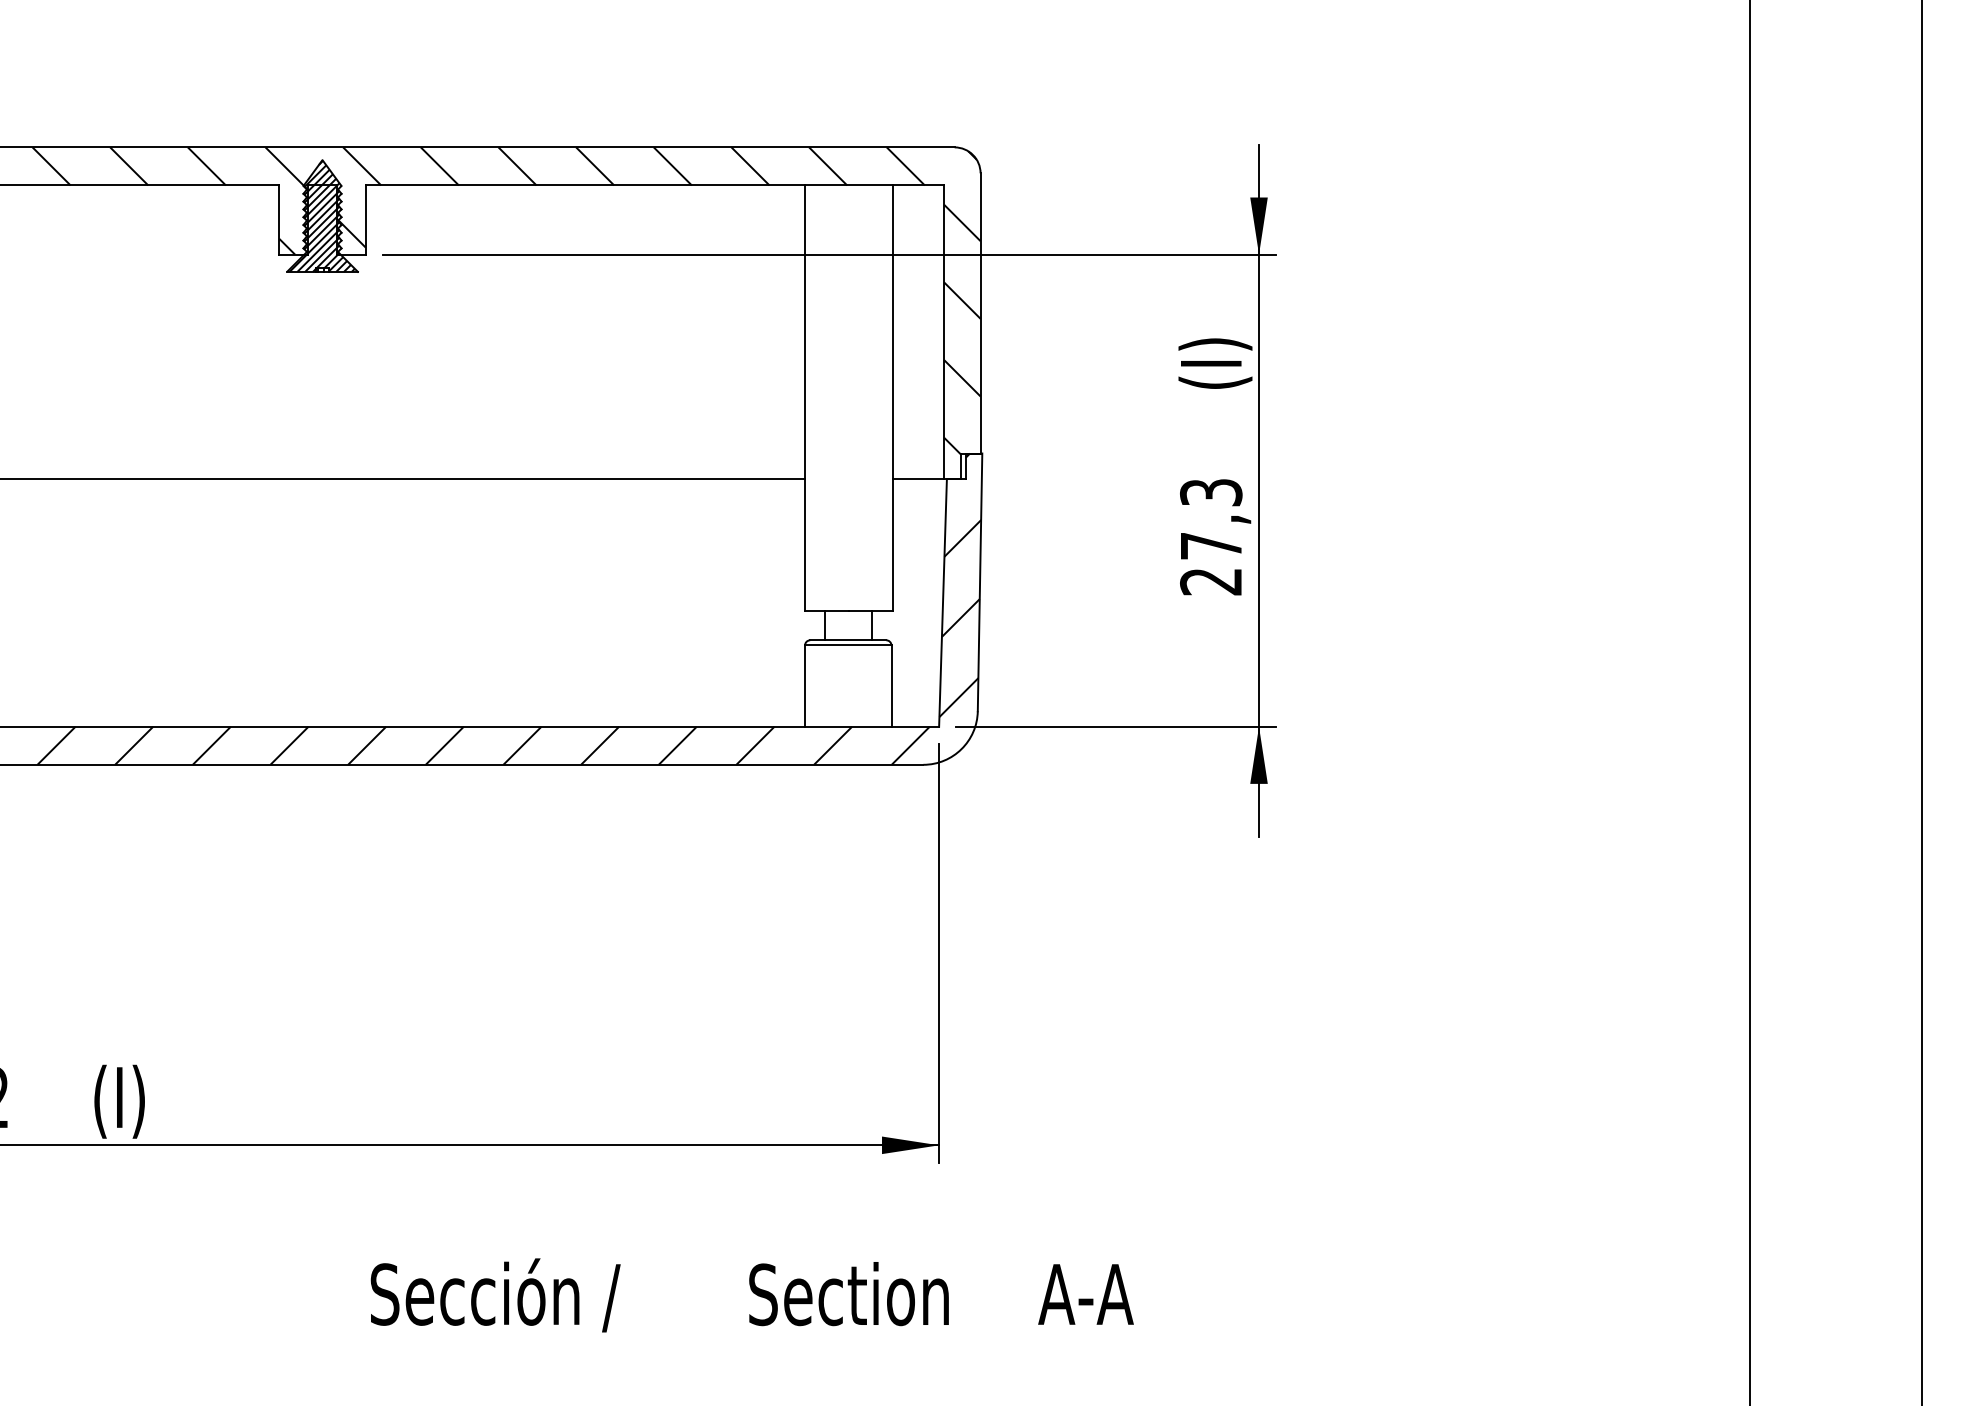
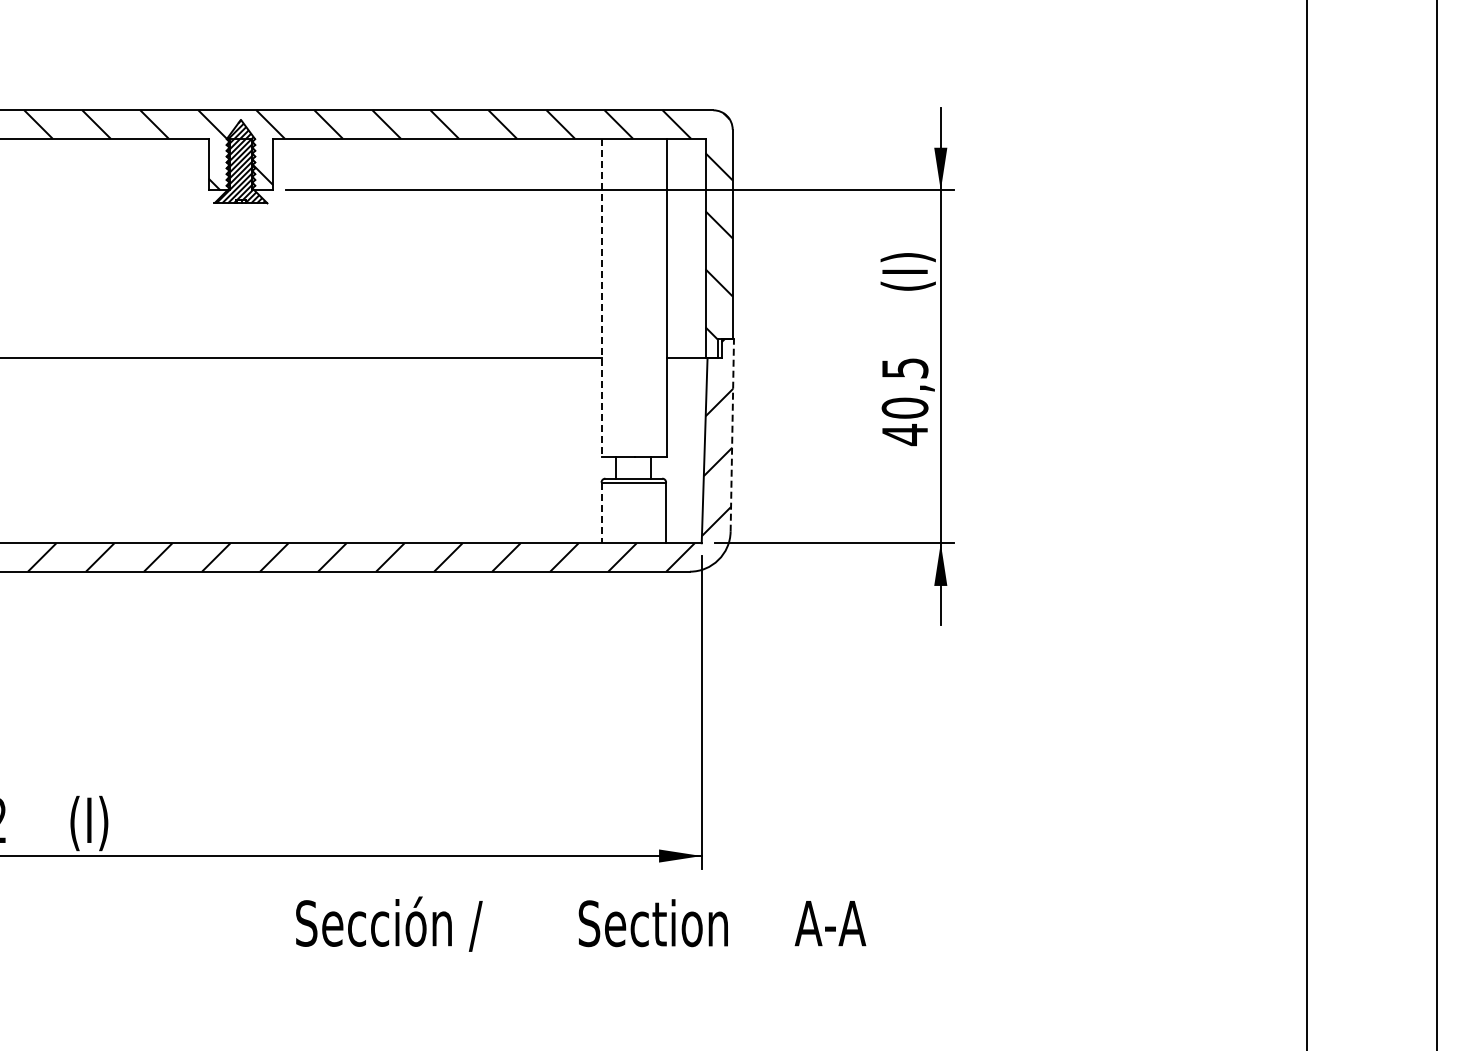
line: (804, 397) -> (601, 297), solid -> dashed
text: (1210, 538) -> (904, 402), 27,3 -> 40,5
line: (980, 581) -> (732, 434), solid -> dashed
line: (804, 686) -> (601, 513), solid -> dashed
text: (752, 1294) -> (581, 923), moved

